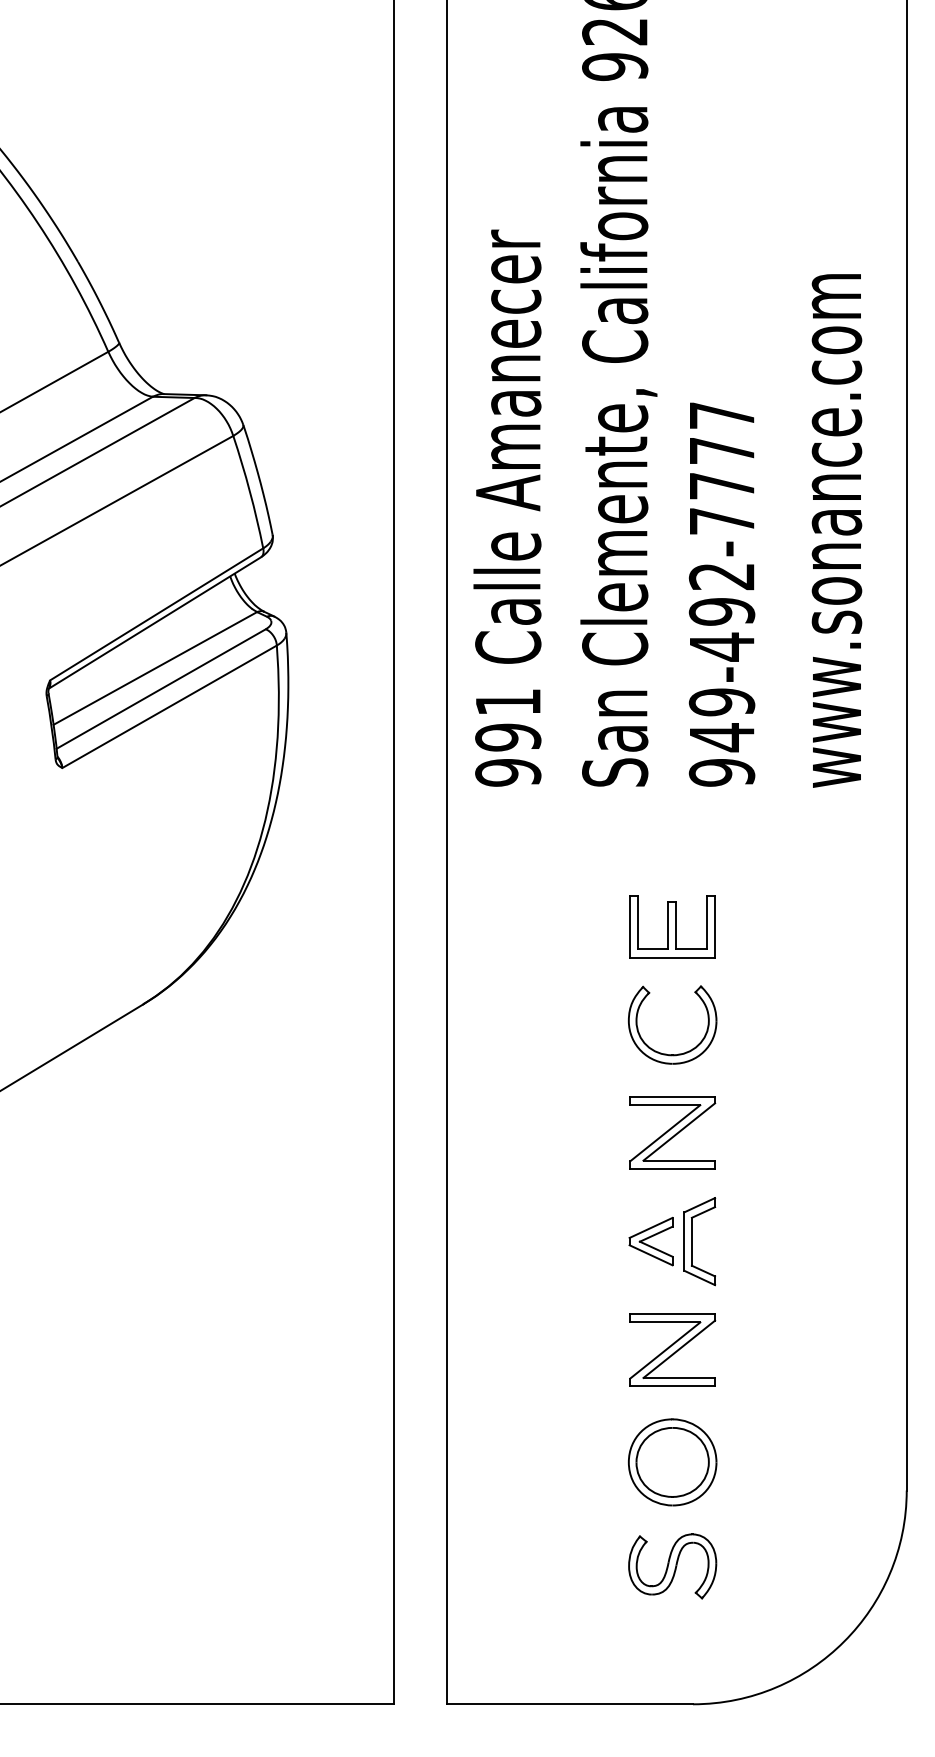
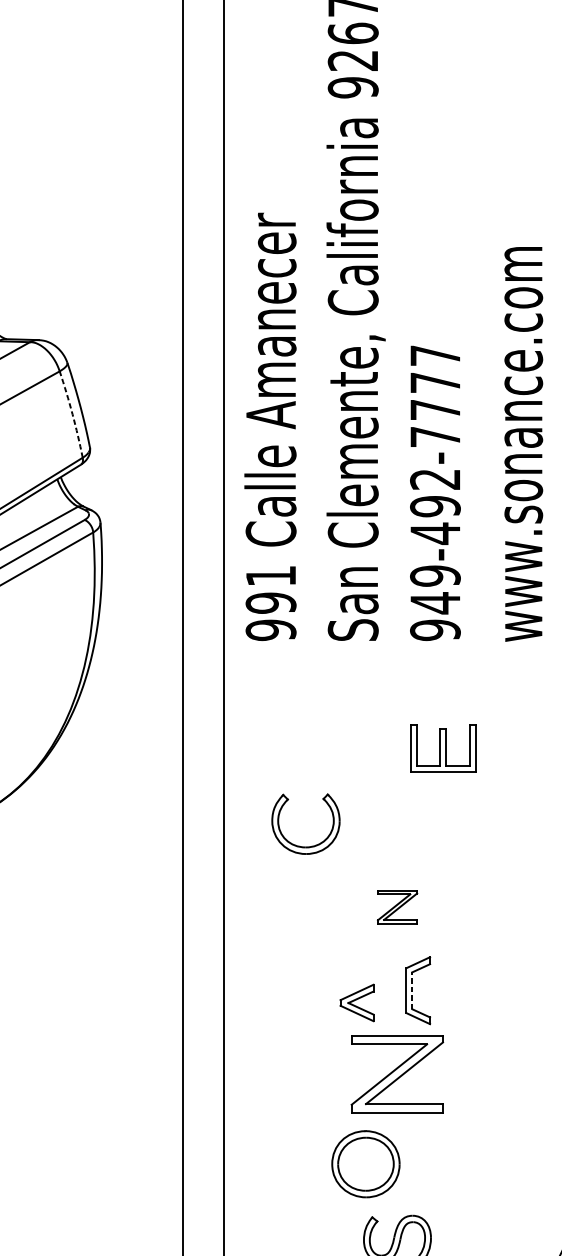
arc: (249, 491) -> (72, 414), solid -> dashed
part: (672, 926) -> (443, 748), moved
part: (666, 1053) -> (301, 846), moved
part: (672, 1132) -> (397, 906), size x0.6
part: (650, 1241) -> (356, 1002), moved
line: (691, 1241) -> (411, 990), solid -> dashed
part: (672, 1349) -> (397, 1073), size x1.4
part: (672, 1462) -> (365, 1164), moved

